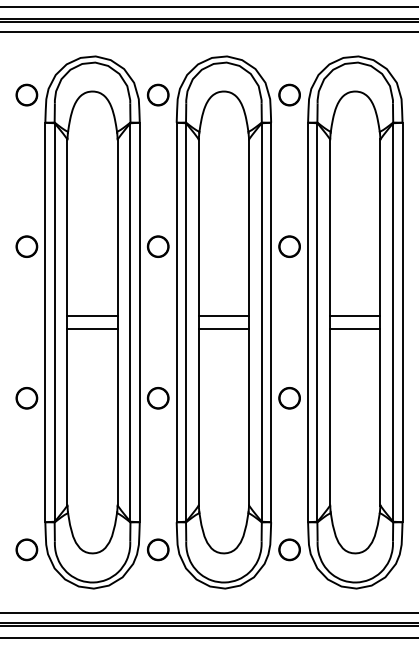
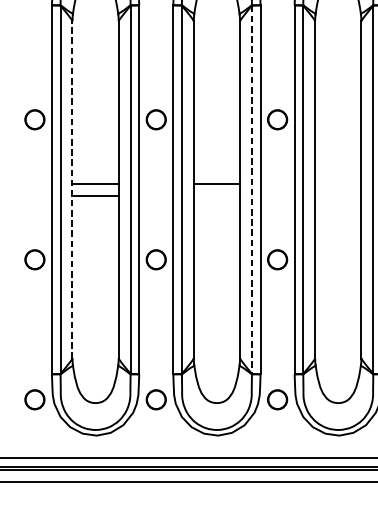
line: (355, 316) -> (338, 184), removed
line: (67, 322) -> (72, 189), solid -> dashed
line: (261, 322) -> (251, 189), solid -> dashed
line: (223, 328) -> (216, 195), removed
line: (355, 328) -> (338, 195), removed

